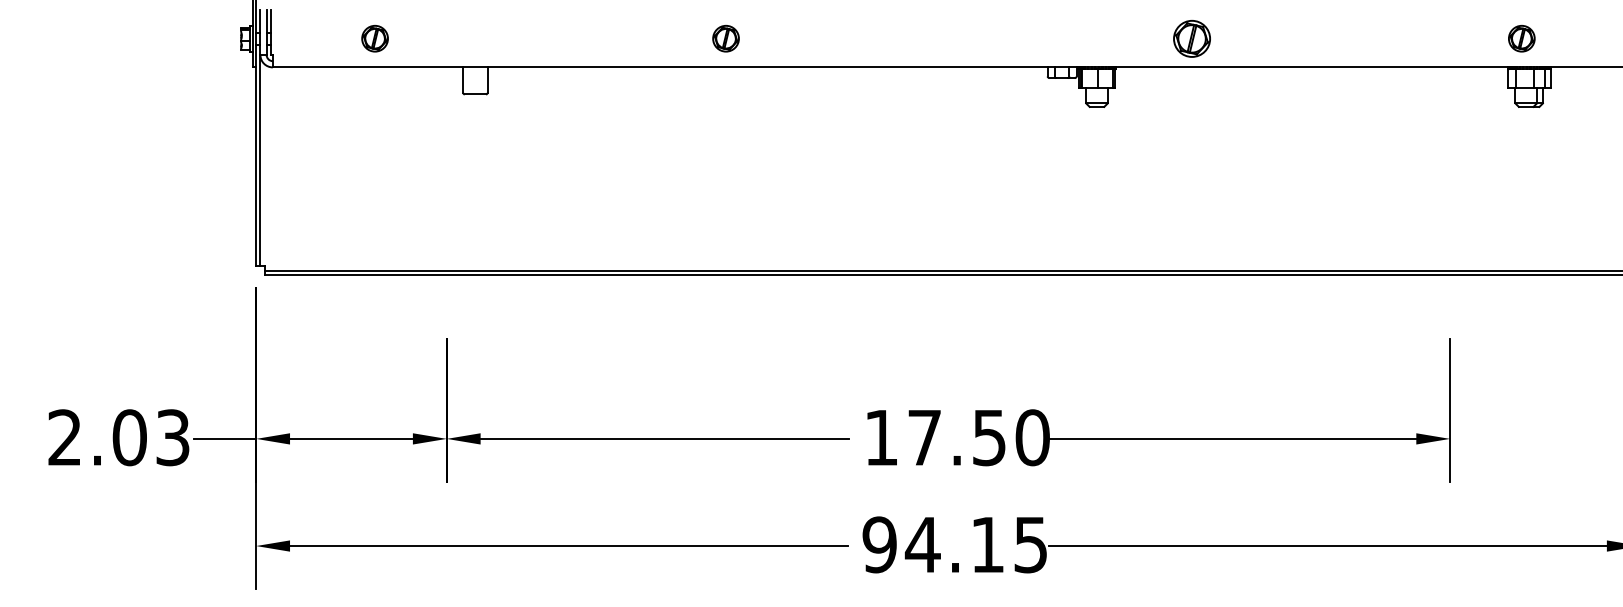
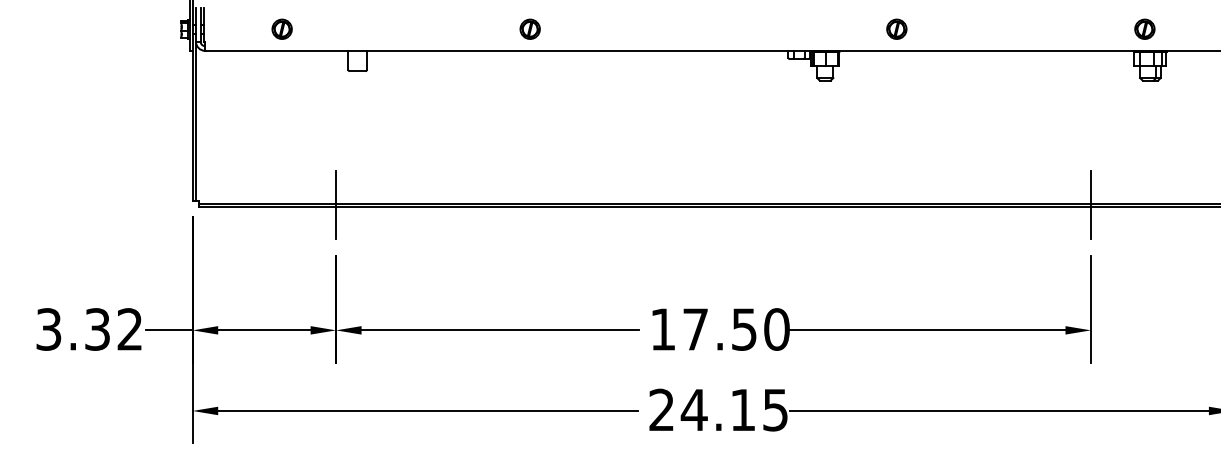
part: (725, 37) -> (529, 28), moved
part: (1191, 37) -> (896, 28), size x0.71
line: (447, 272) -> (336, 205), added
line: (1449, 272) -> (1090, 205), added
text: (118, 437) -> (89, 329), 2.03 -> 3.32
text: (879, 544) -> (661, 409), 94.15 -> 24.15

